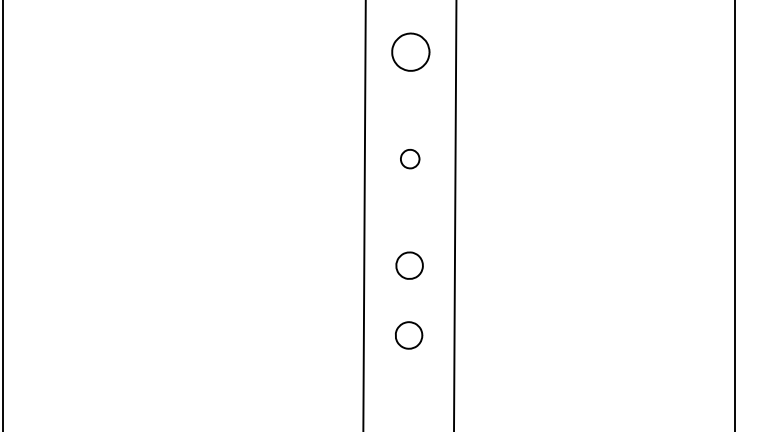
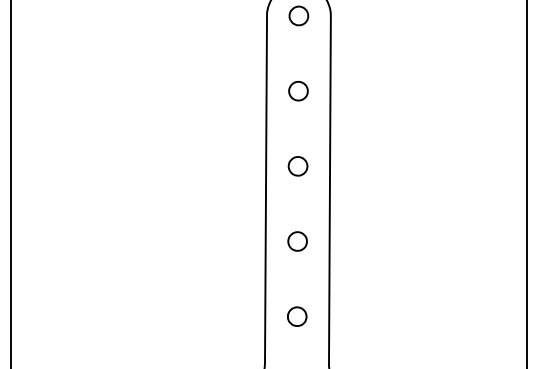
part: (410, 52) -> (298, 91), size x0.71
part: (409, 159) -> (297, 166), size x1.43
part: (409, 335) -> (297, 316), moved

